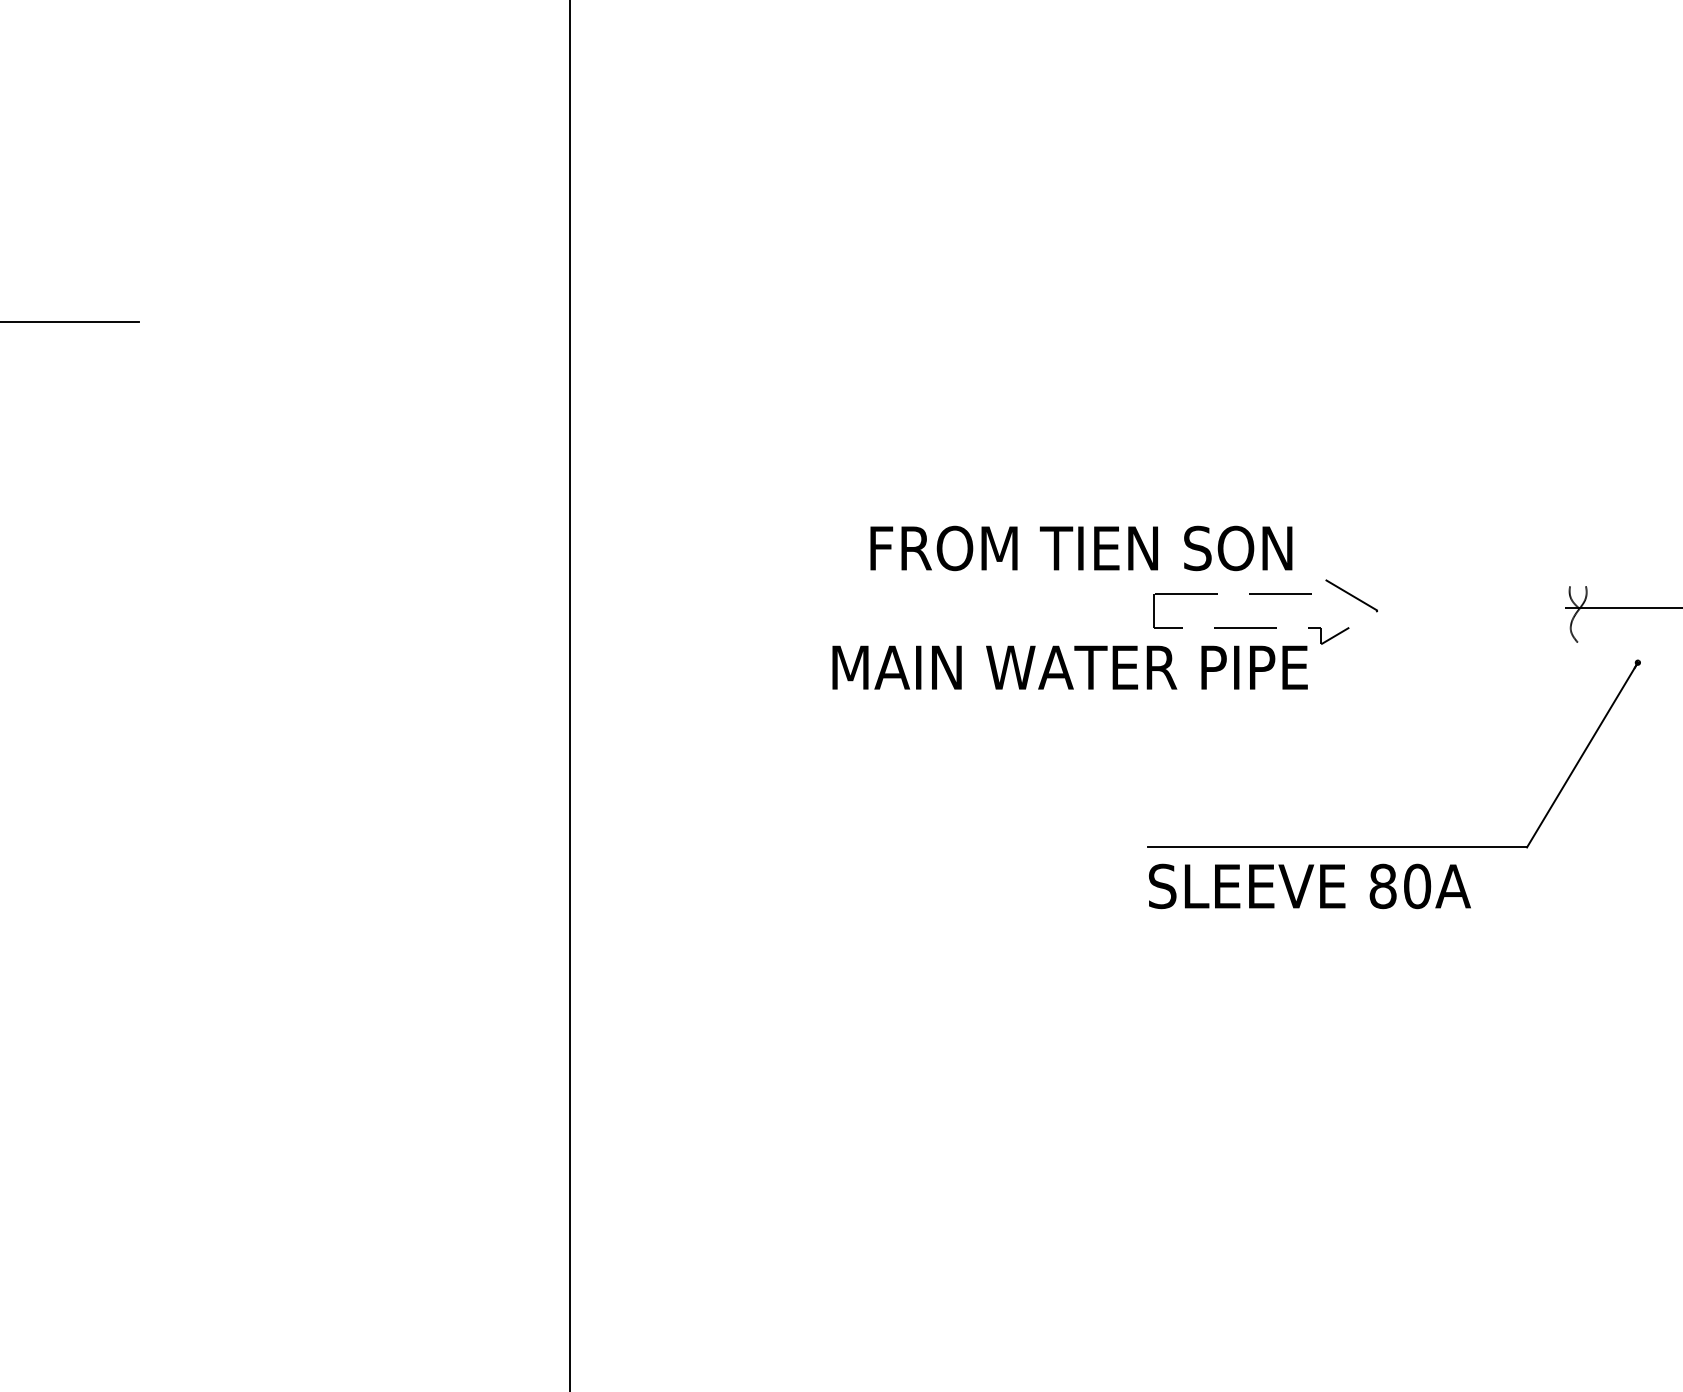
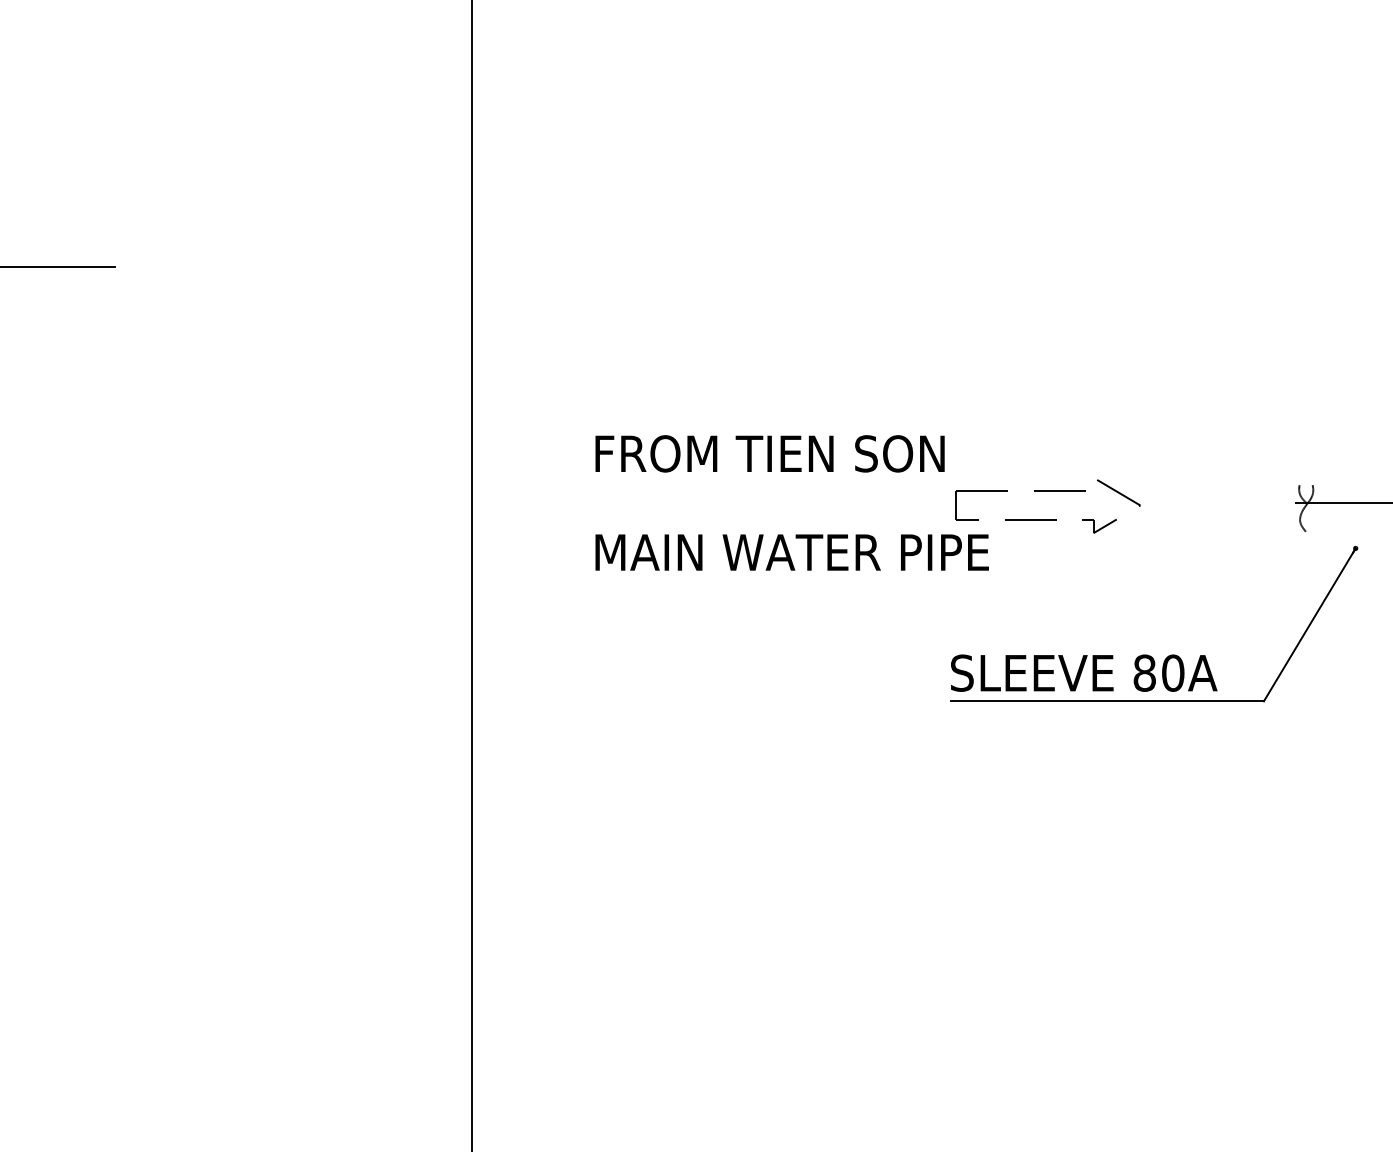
text: (1081, 548) -> (770, 453), moved
text: (1069, 667) -> (791, 552), moved
text: (1309, 886) -> (1083, 673), moved

